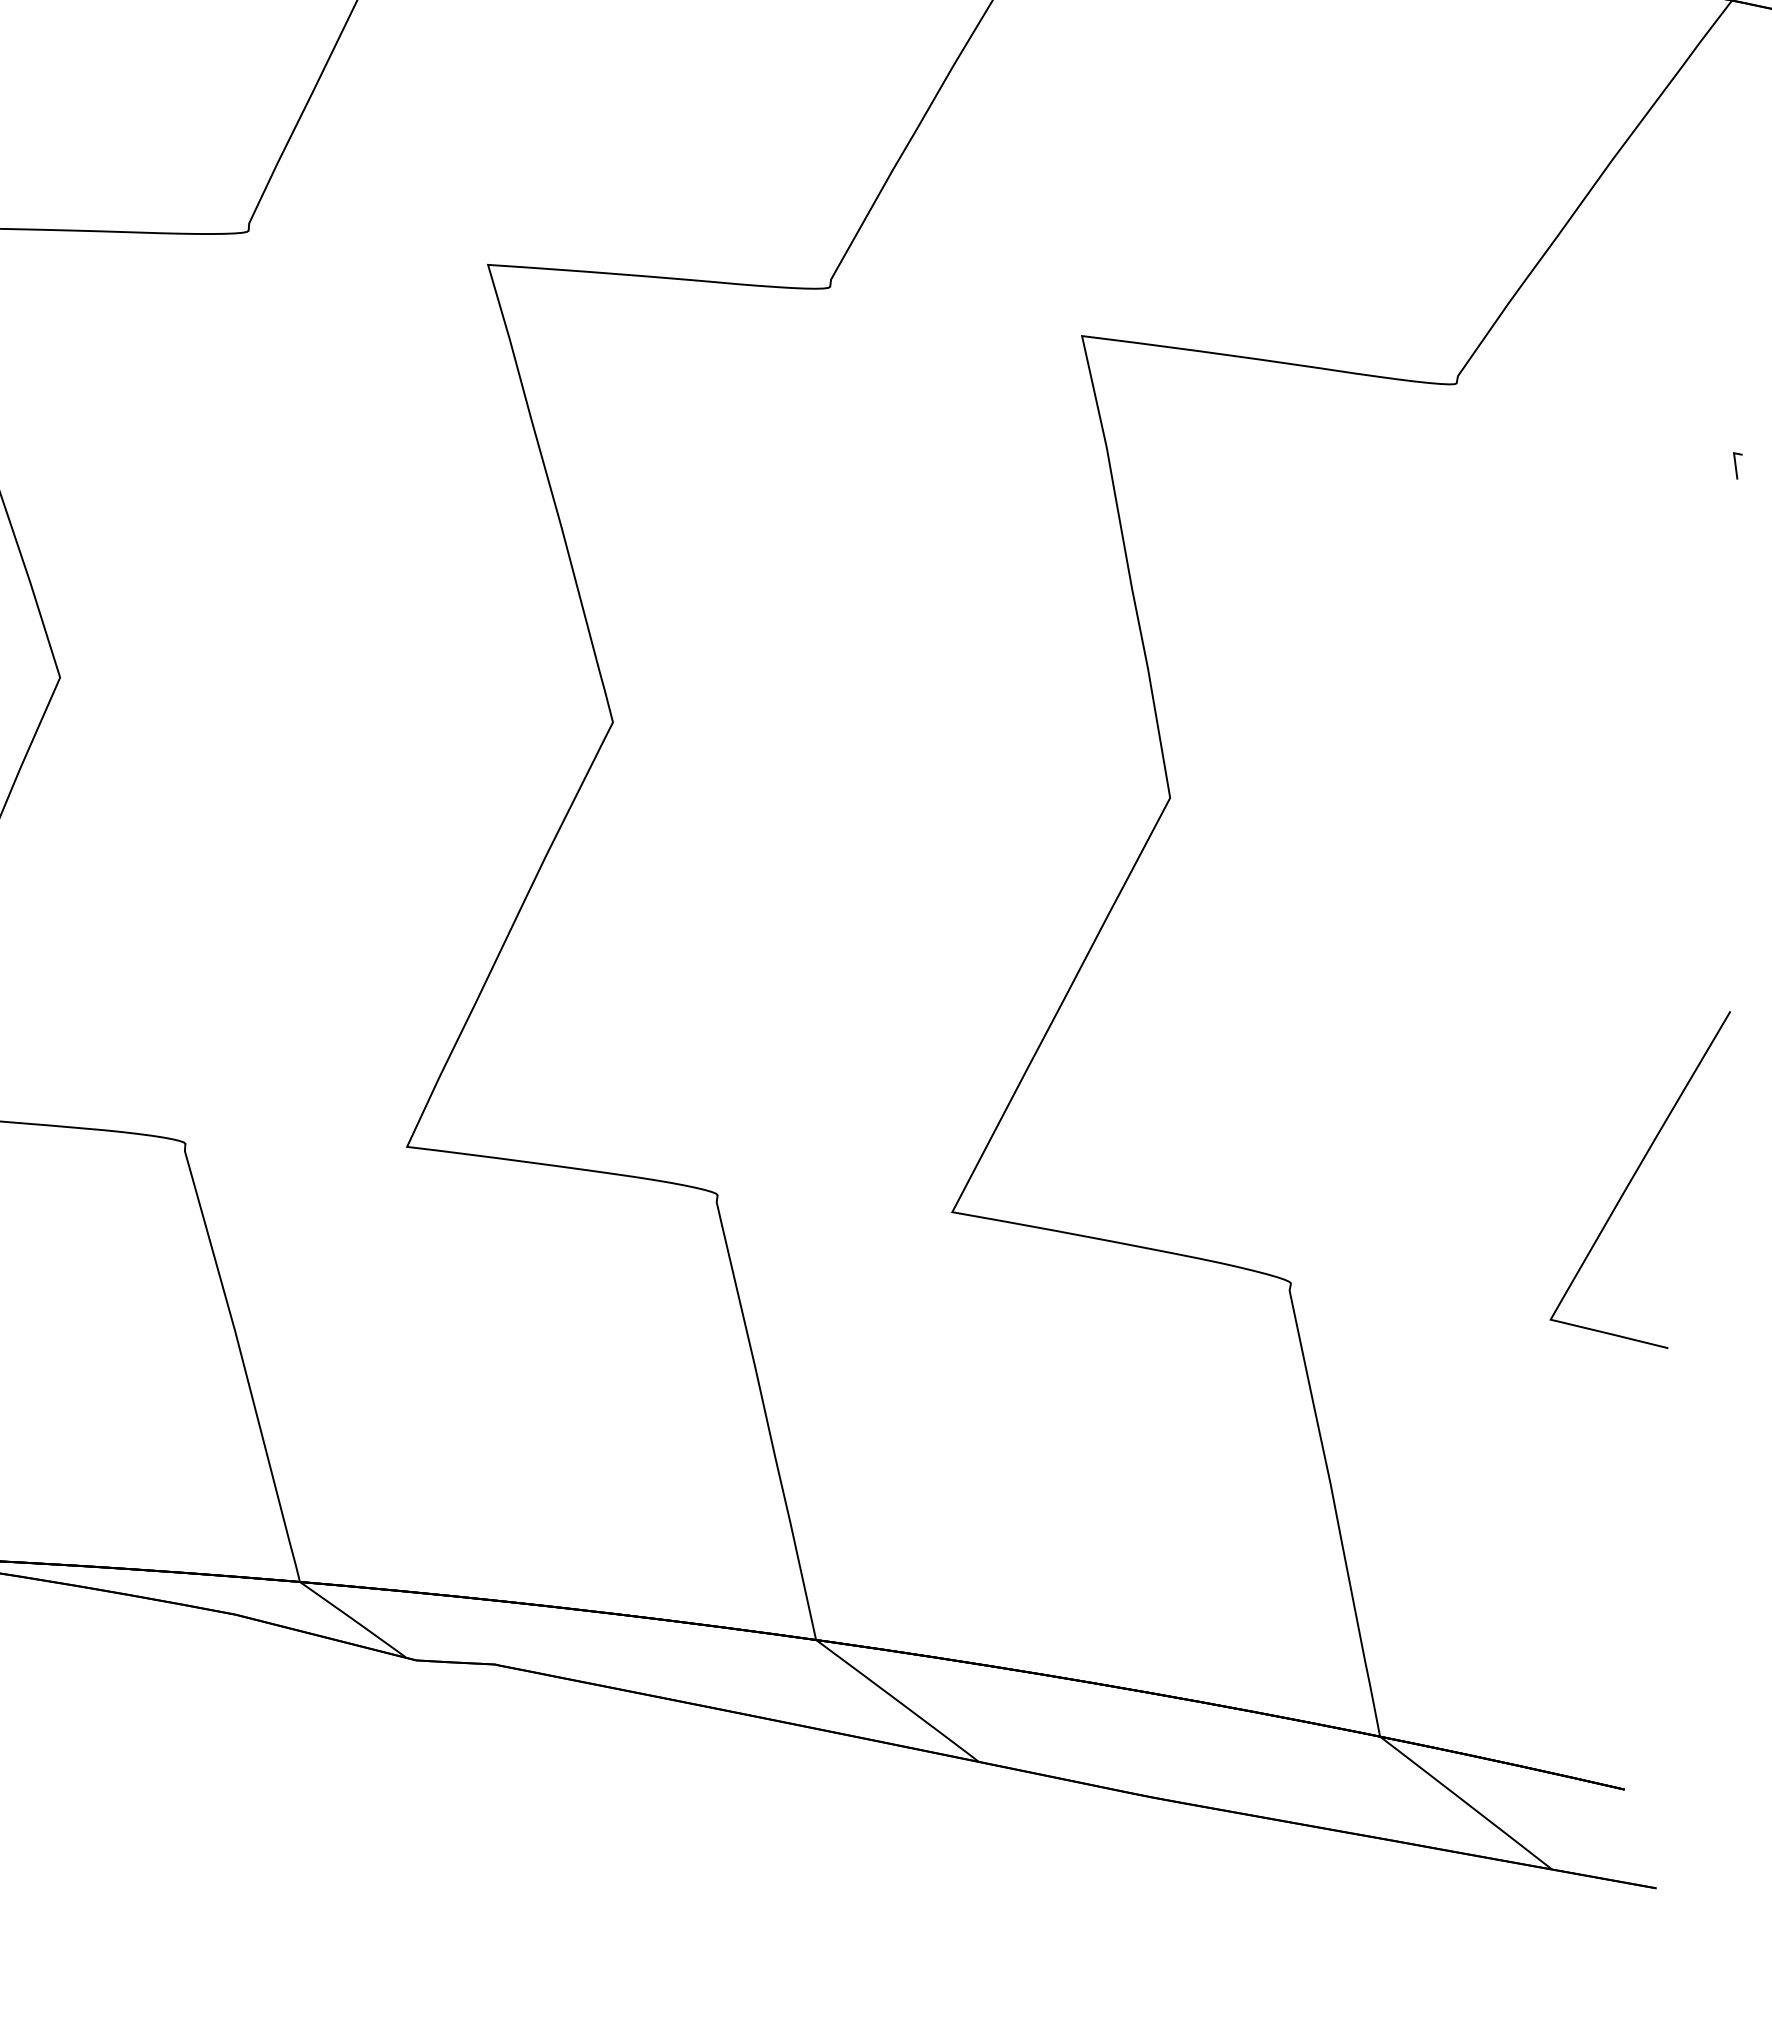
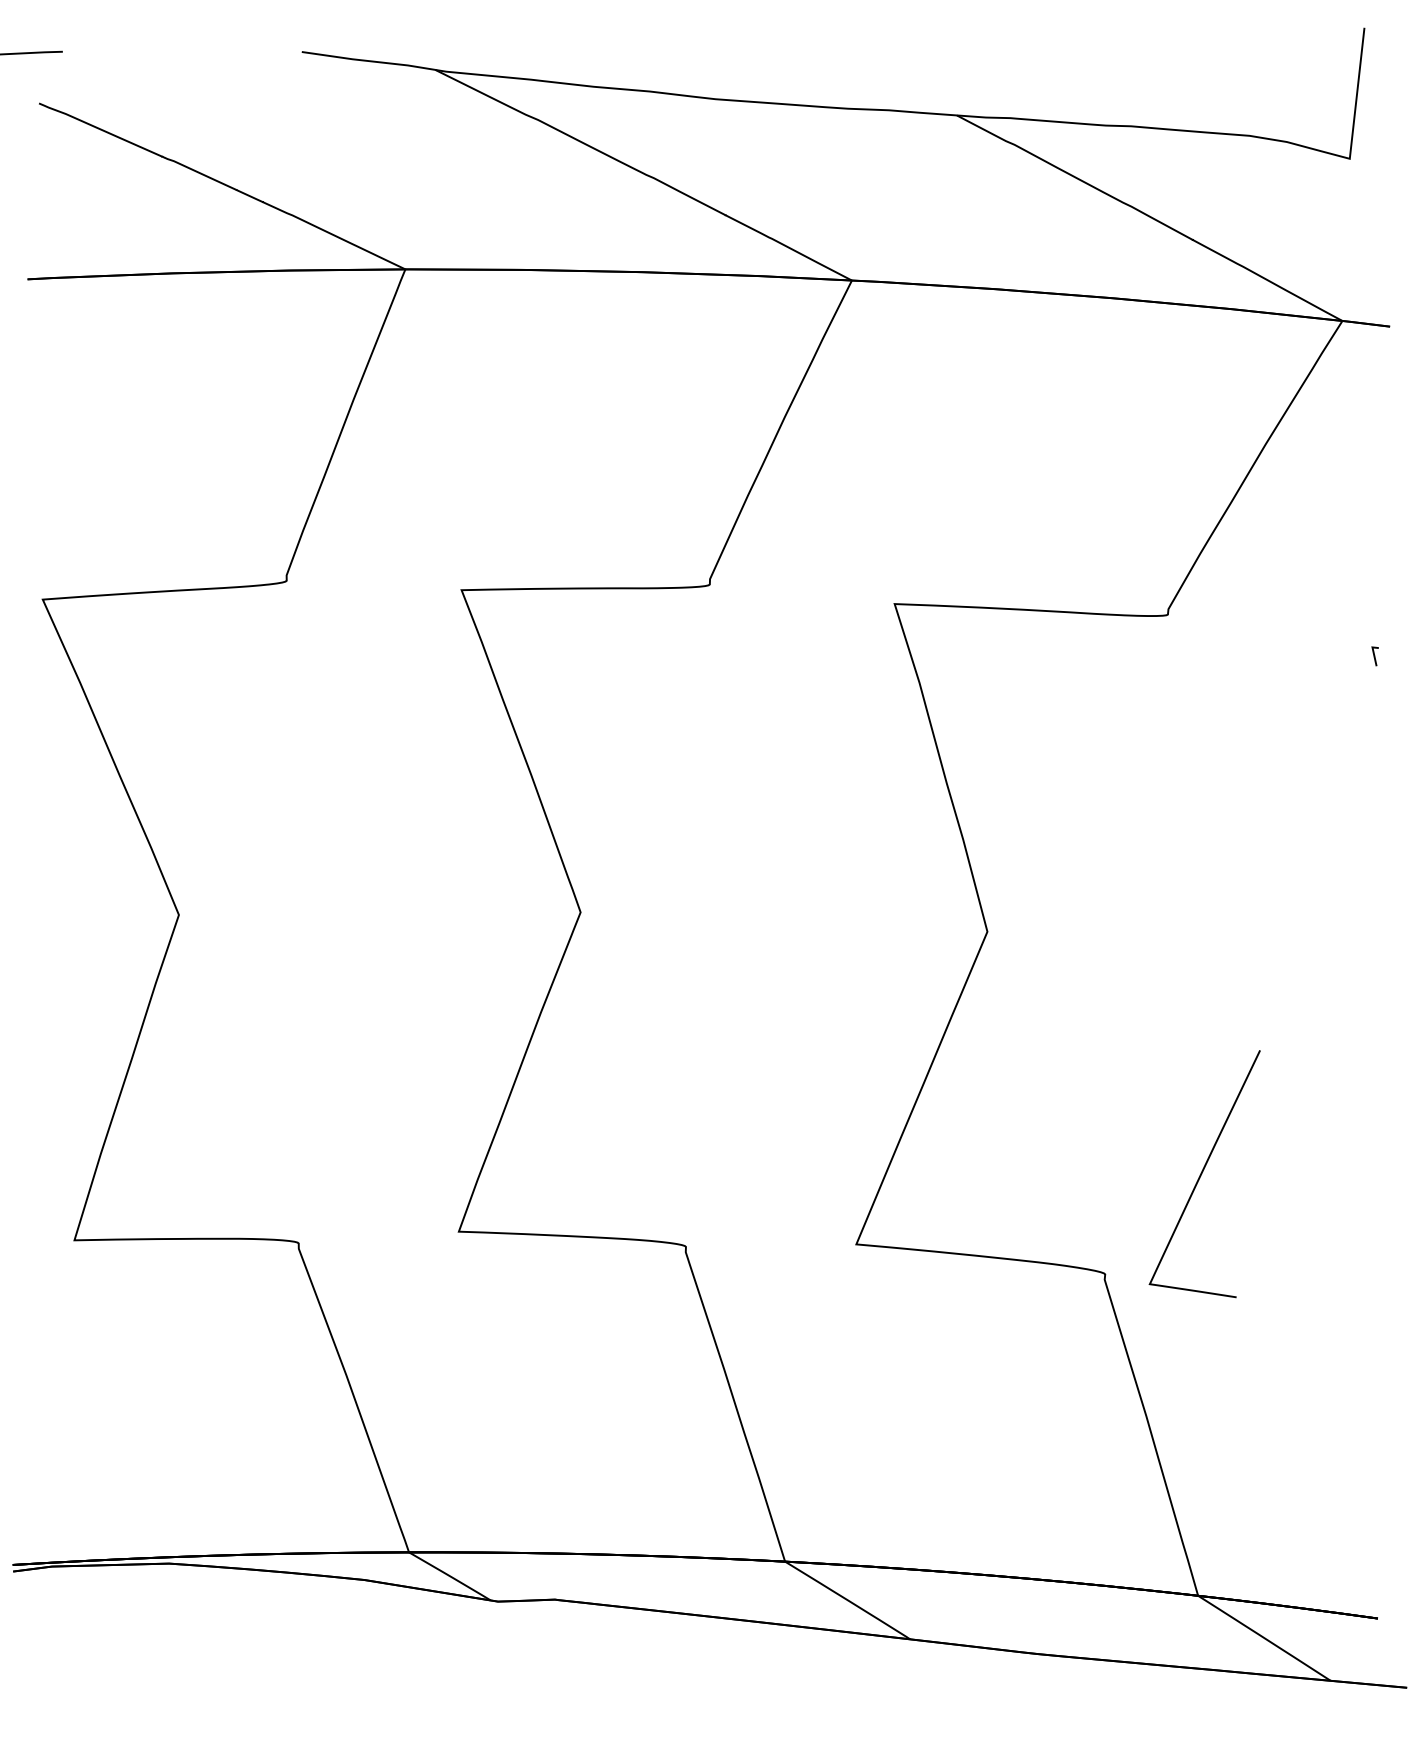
curve: (1636, 1175) -> (1202, 1174), moved

